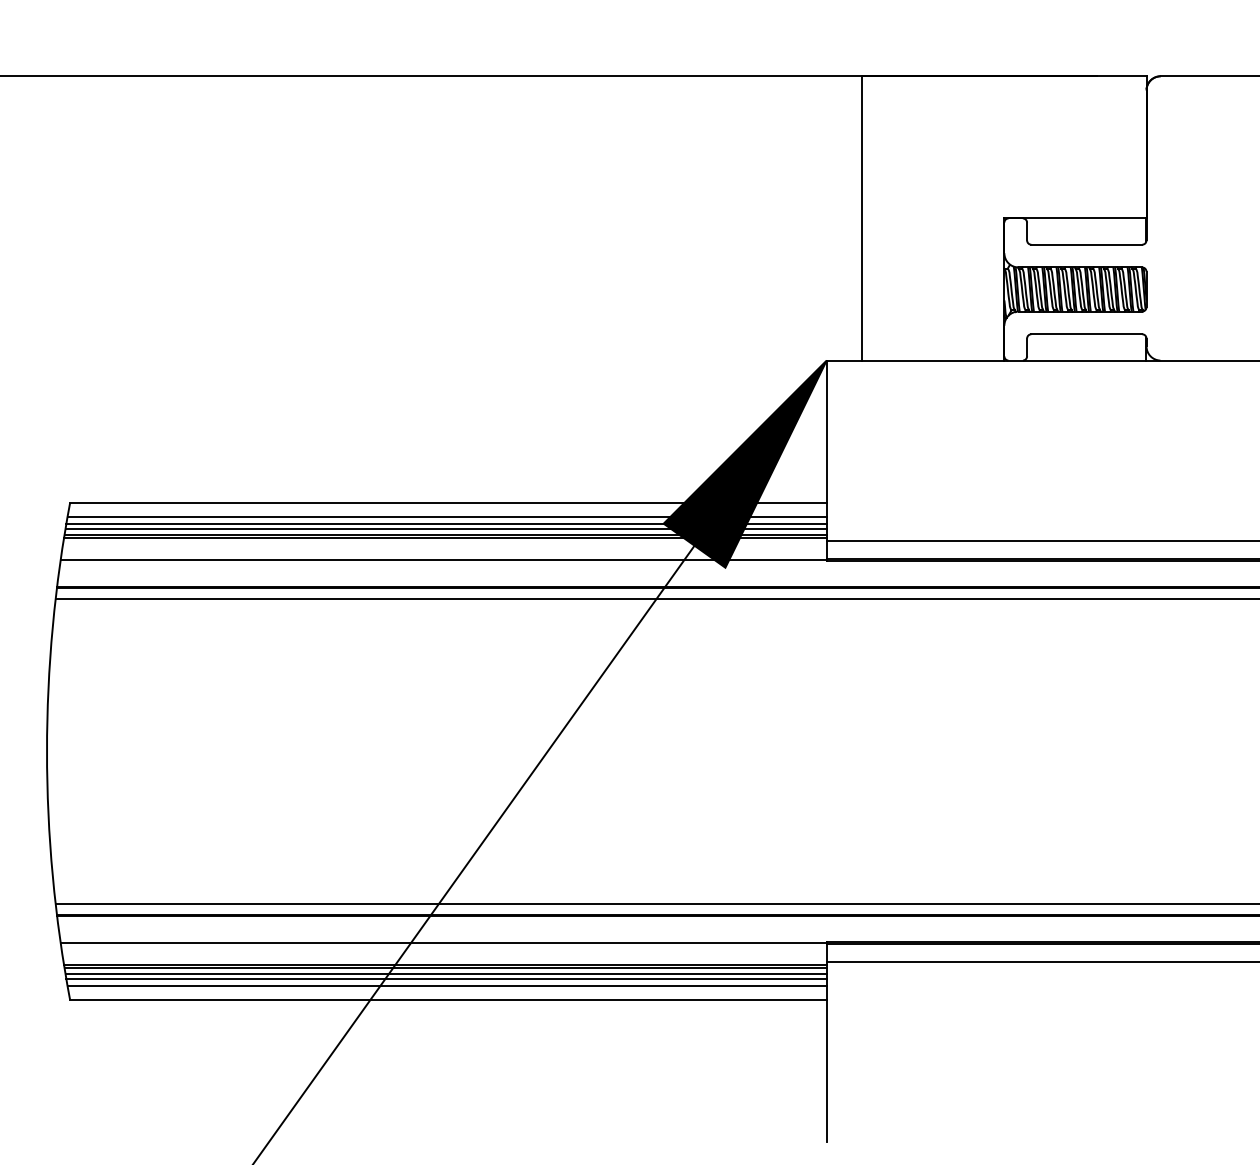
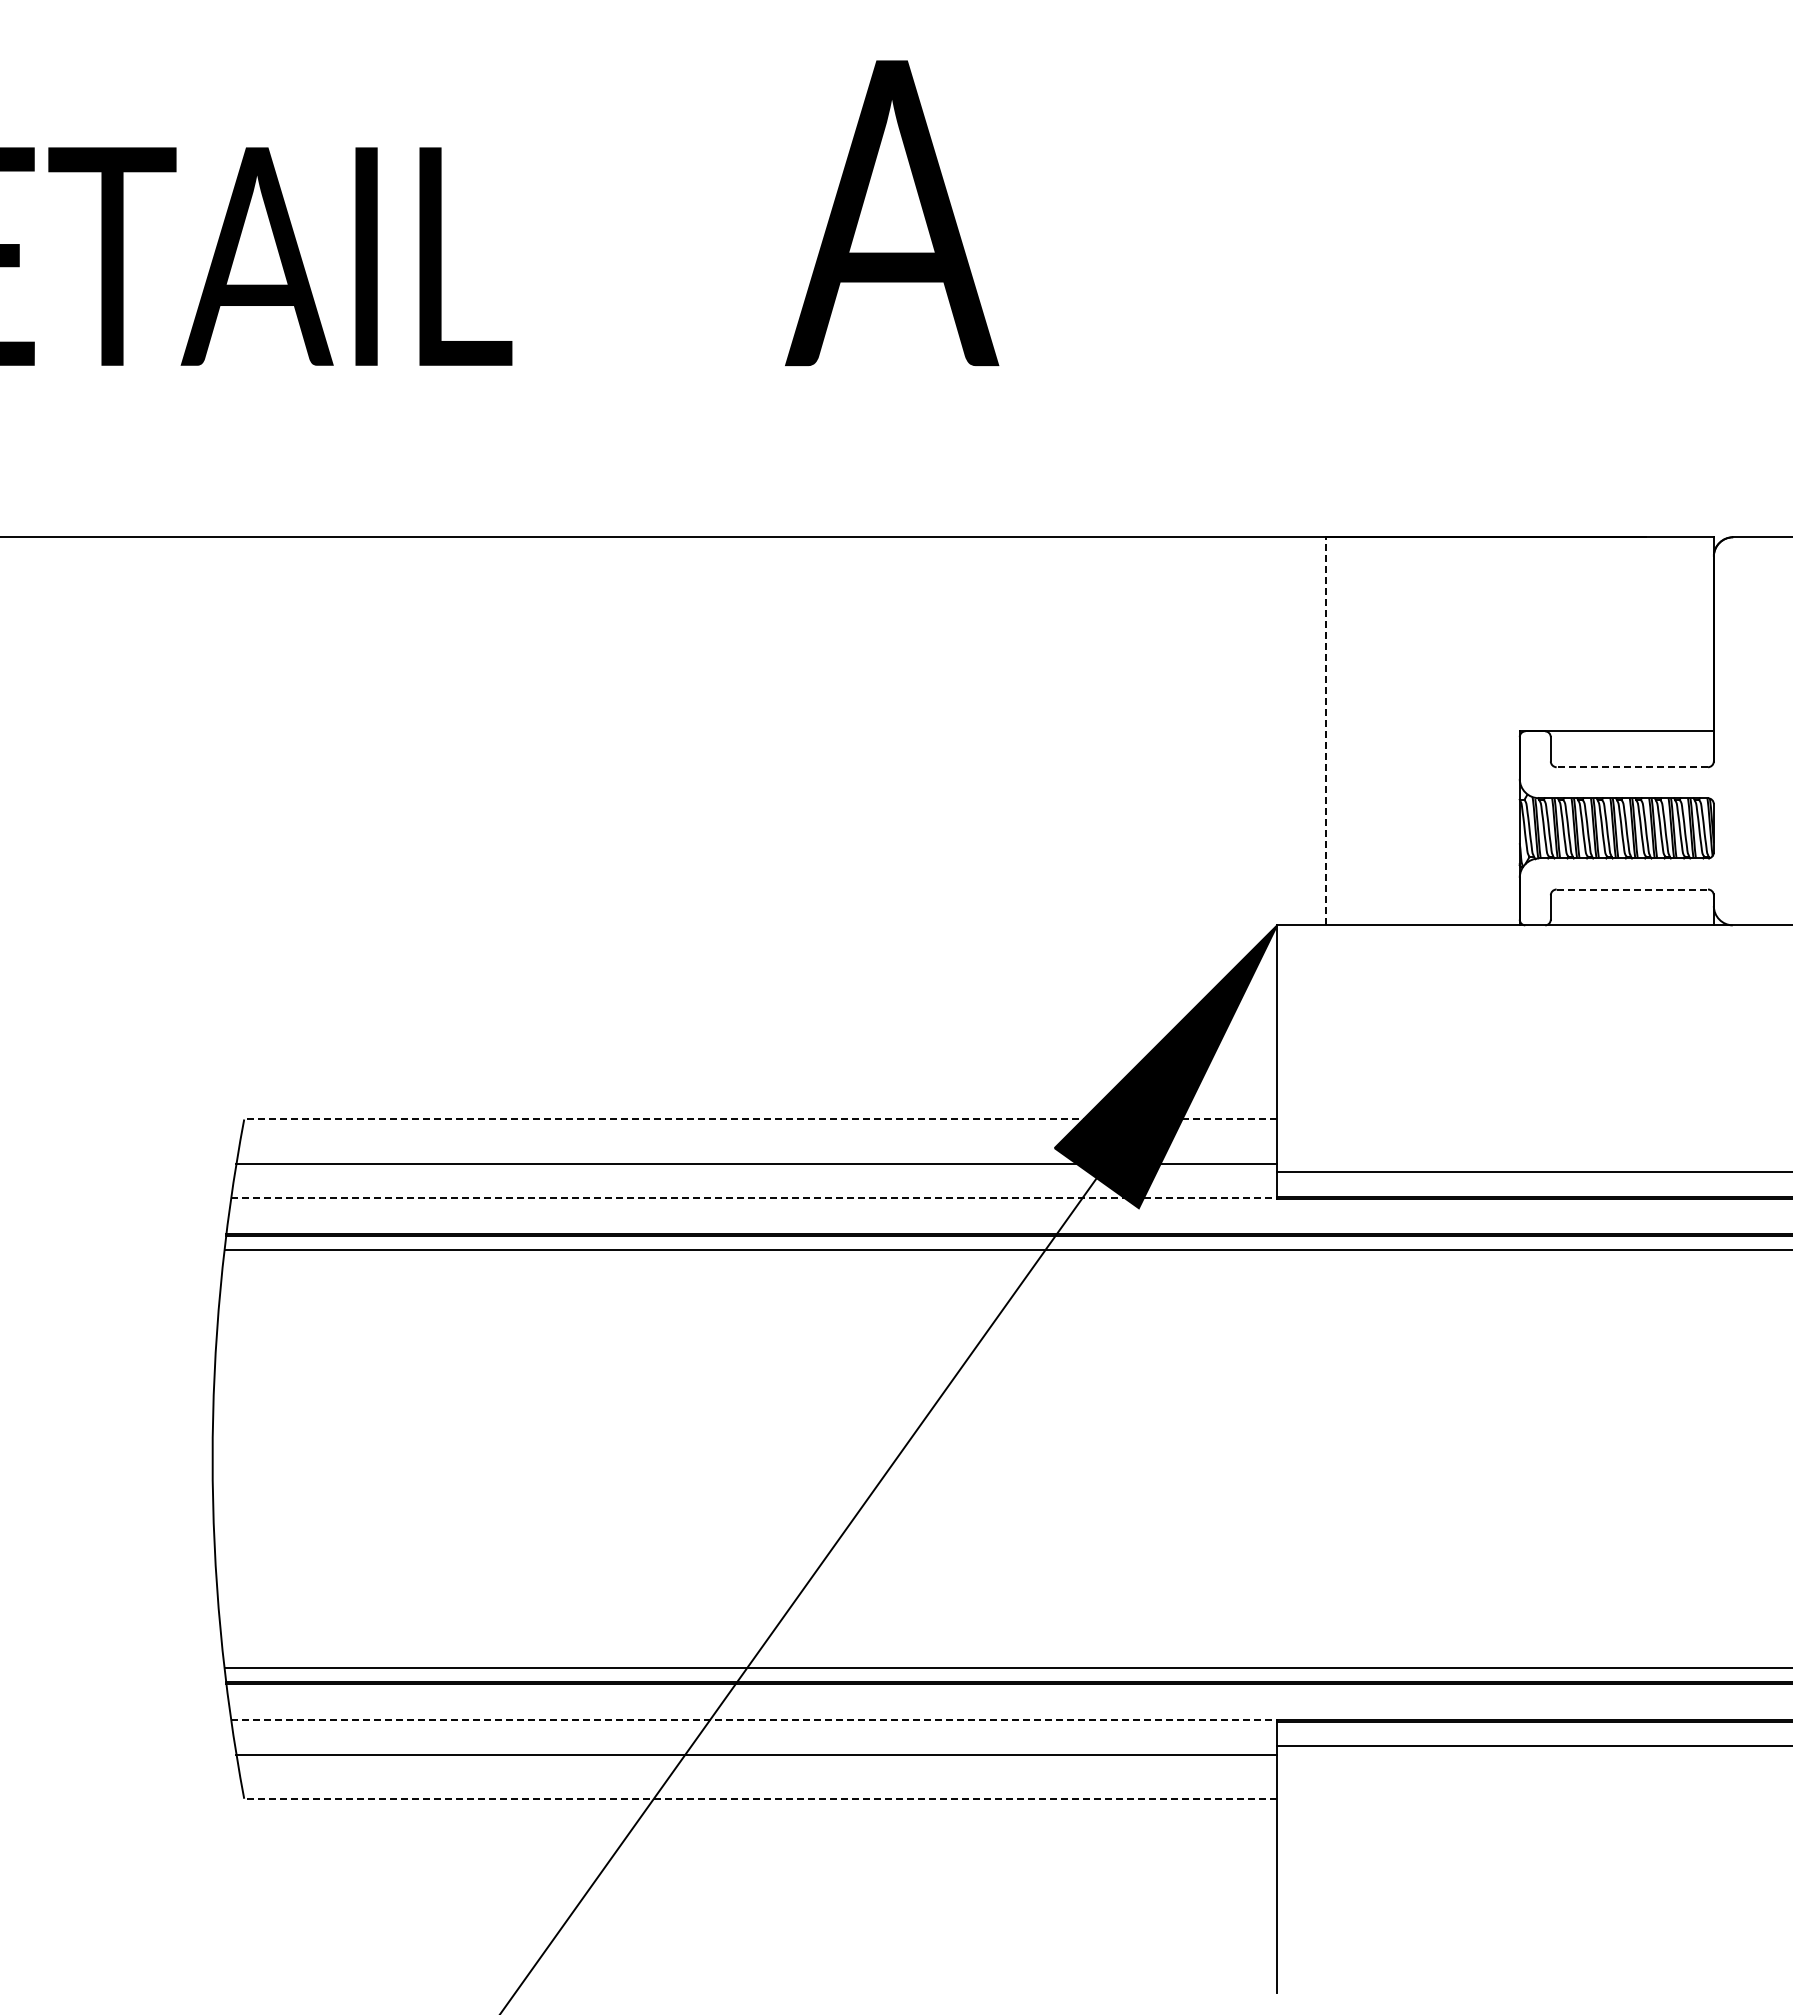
line: (862, 217) -> (1325, 730), solid -> dashed
line: (1086, 244) -> (1632, 767), solid -> dashed
line: (1086, 334) -> (1632, 889), solid -> dashed
line: (448, 502) -> (760, 1119), solid -> dashed
line: (446, 516) -> (758, 1138), removed
line: (446, 523) -> (758, 1148), removed
line: (446, 529) -> (757, 1155), removed
line: (445, 537) -> (756, 1167), removed
line: (443, 560) -> (754, 1198), solid -> dashed
line: (443, 942) -> (754, 1720), solid -> dashed
line: (445, 964) -> (756, 1750), removed
line: (446, 973) -> (757, 1762), removed
line: (446, 978) -> (758, 1769), removed
line: (446, 986) -> (758, 1779), removed
line: (448, 1000) -> (760, 1798), solid -> dashed

